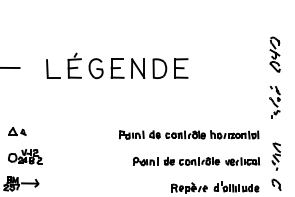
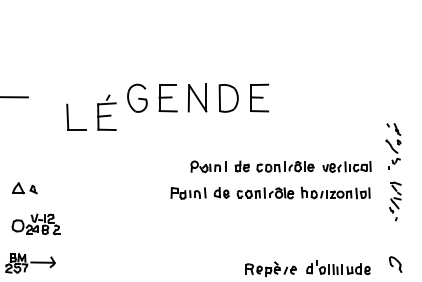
part: (274, 54) -> (392, 78), removed
part: (63, 65) -> (90, 112), moved
part: (275, 156) -> (394, 201), moved
part: (196, 161) -> (281, 166), moved

